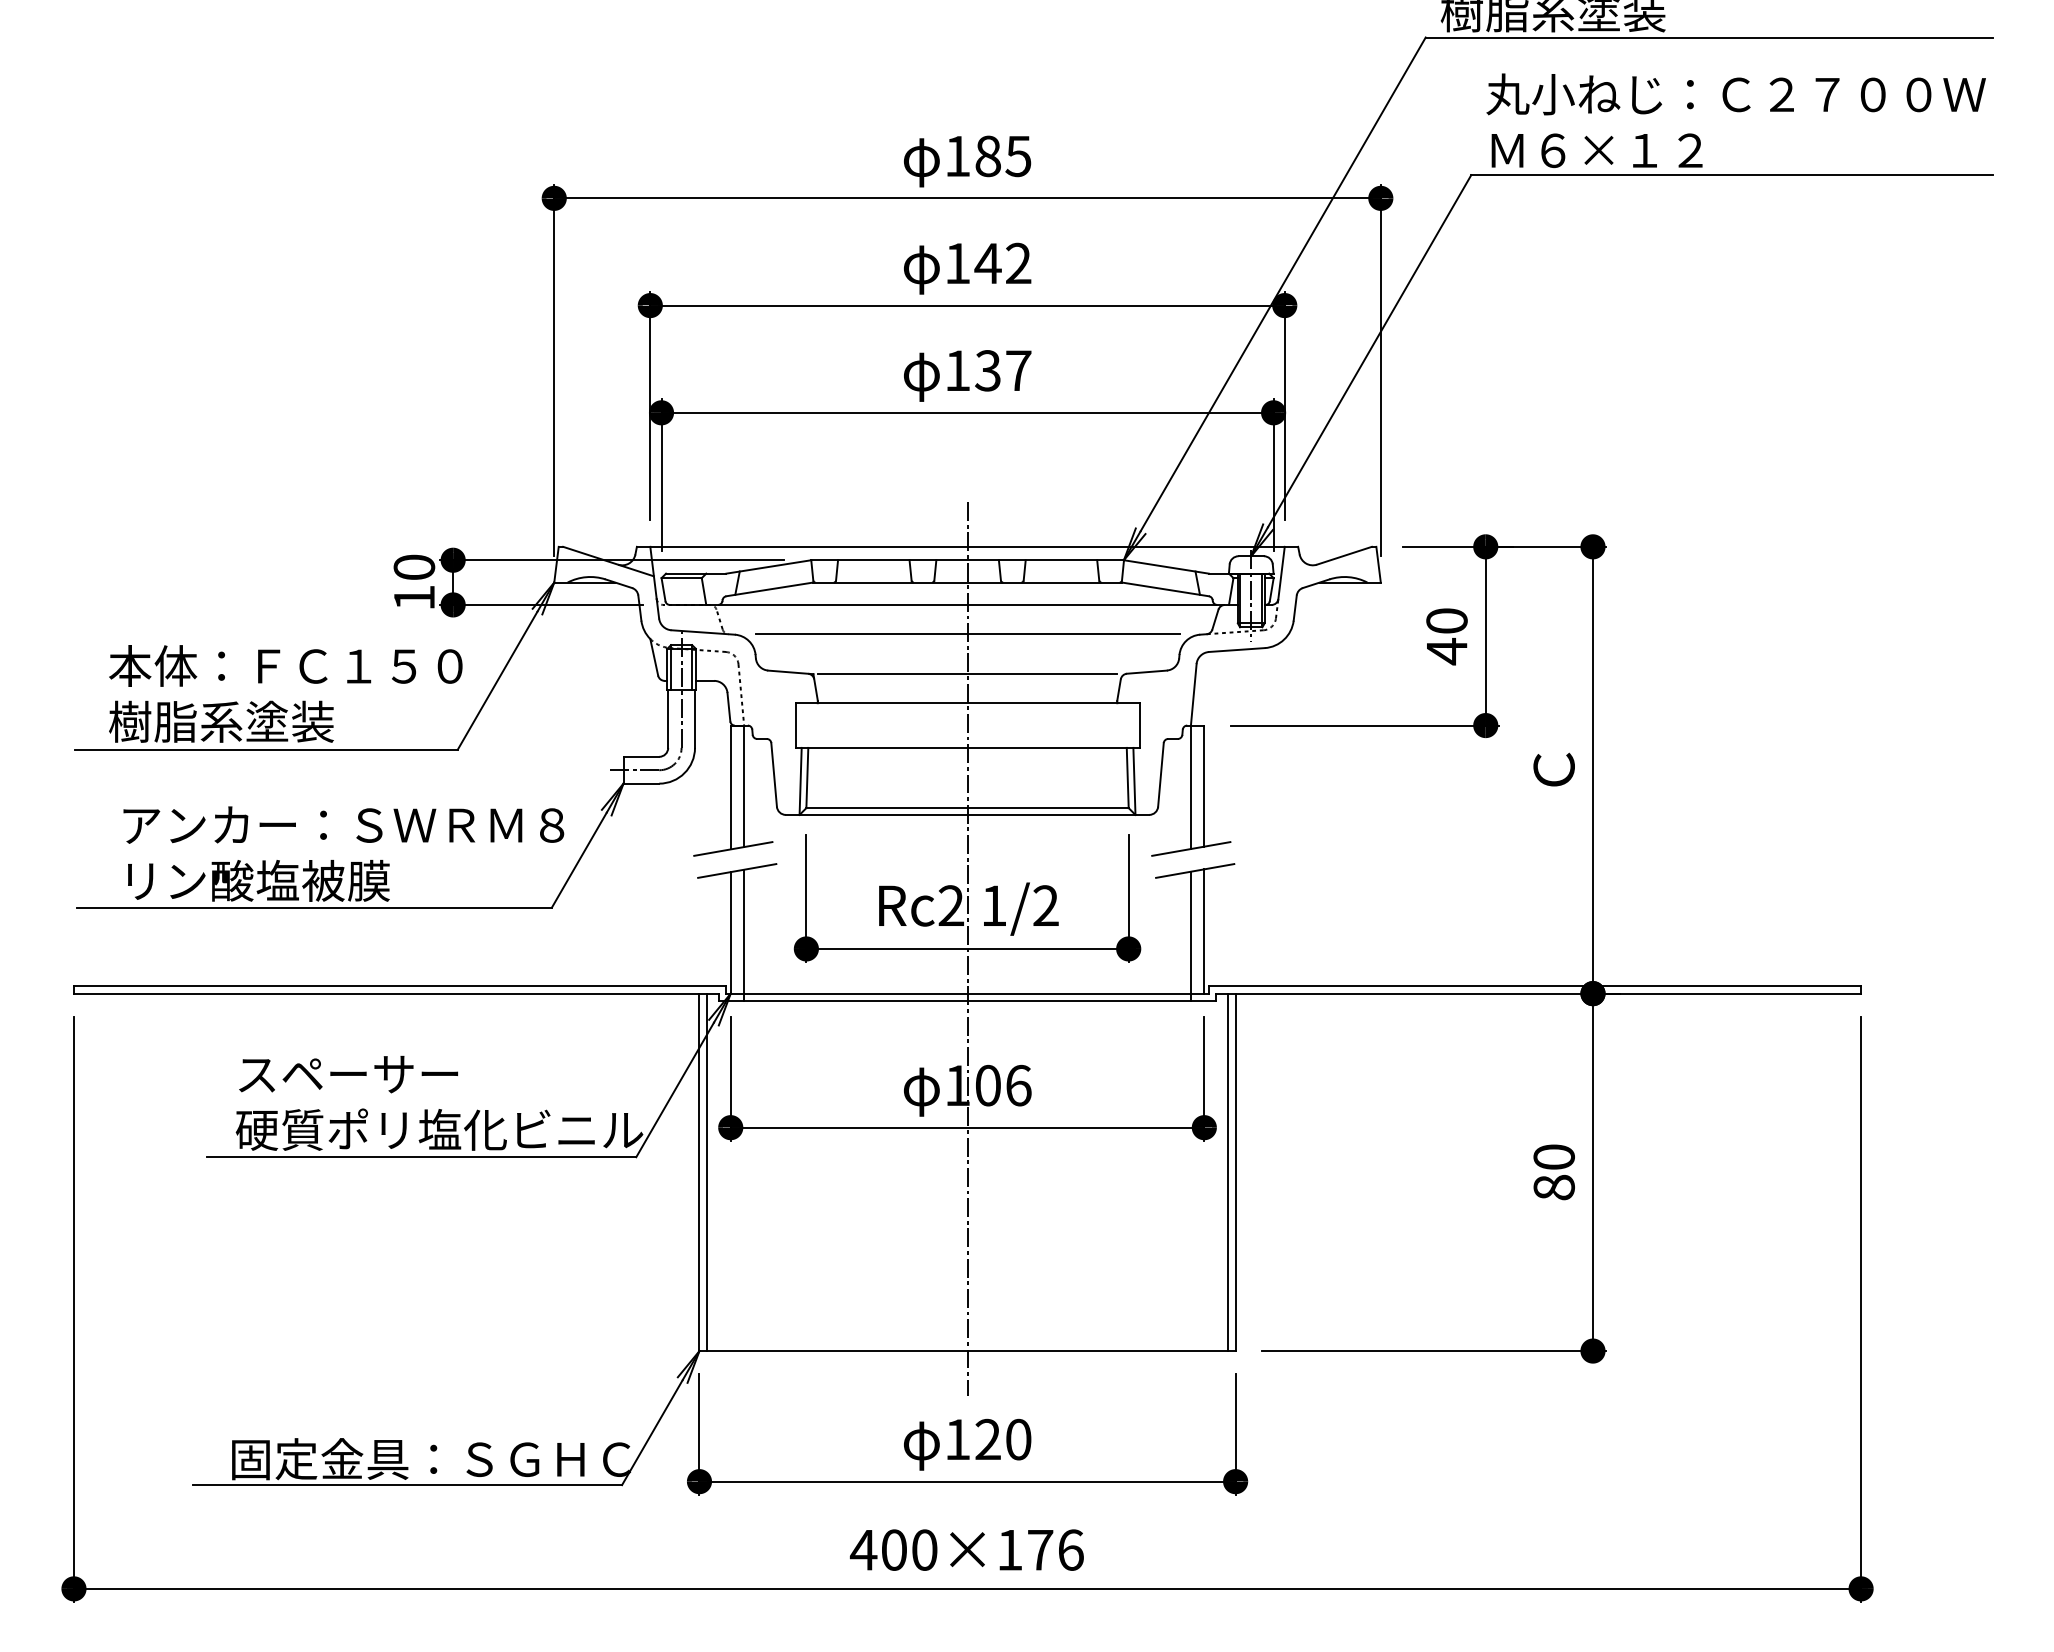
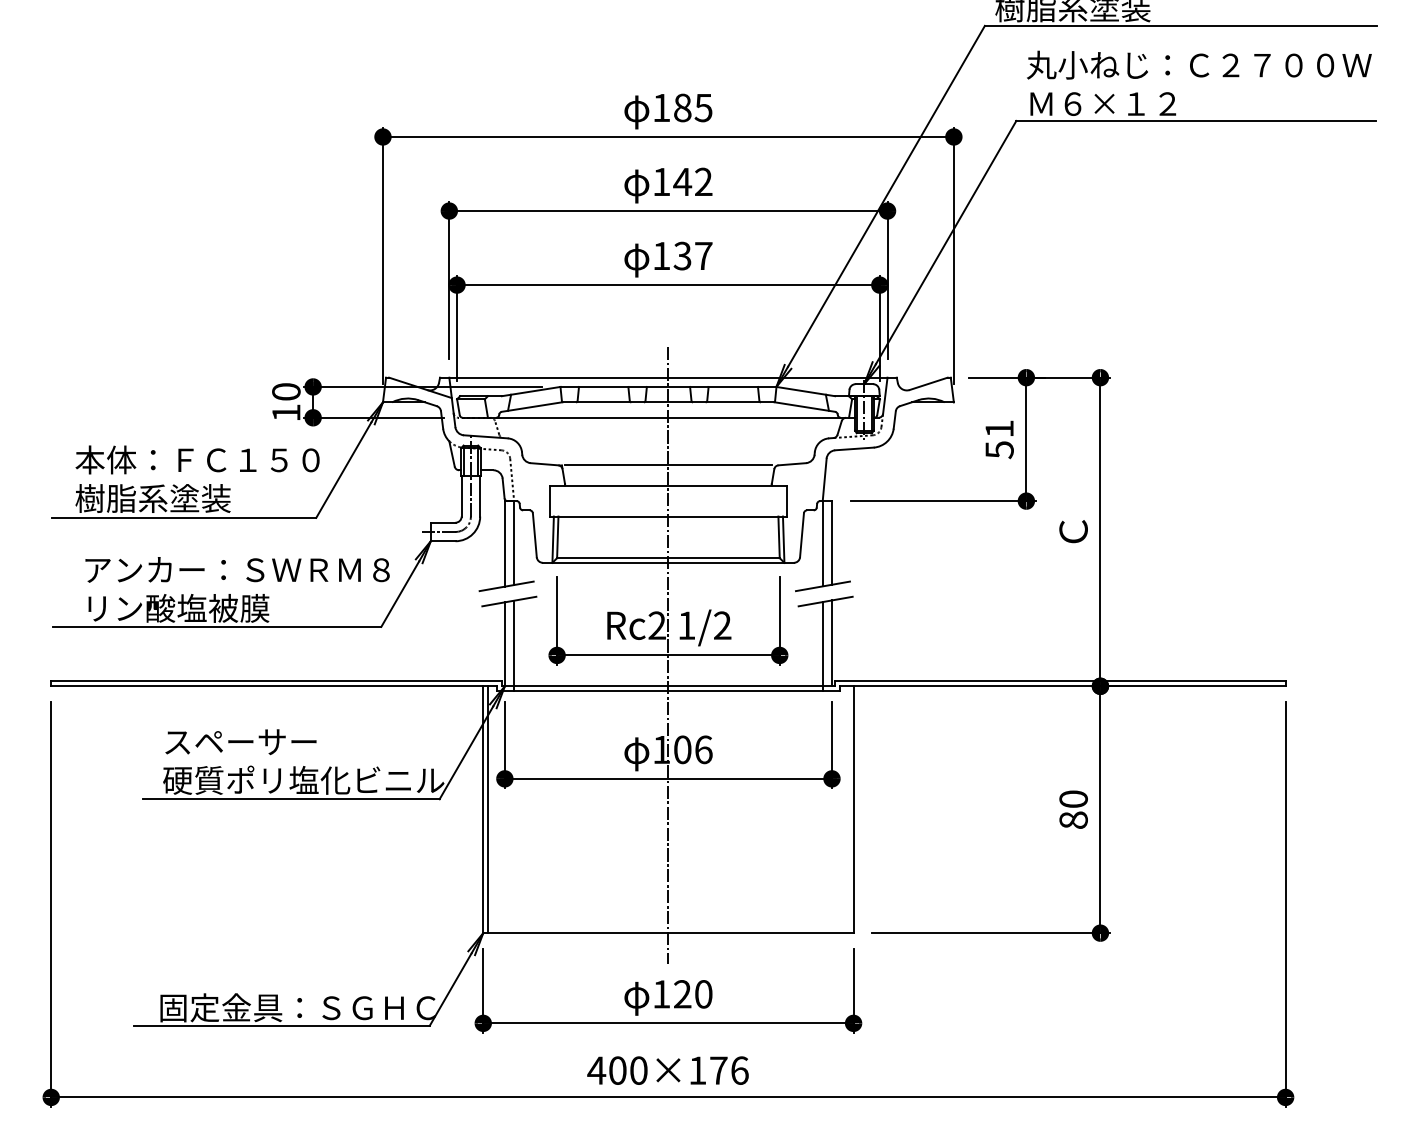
line: (967, 634) -> (668, 438), removed
text: (1446, 636) -> (999, 439), 40 -> 51
line: (1228, 1172) -> (848, 809), removed

